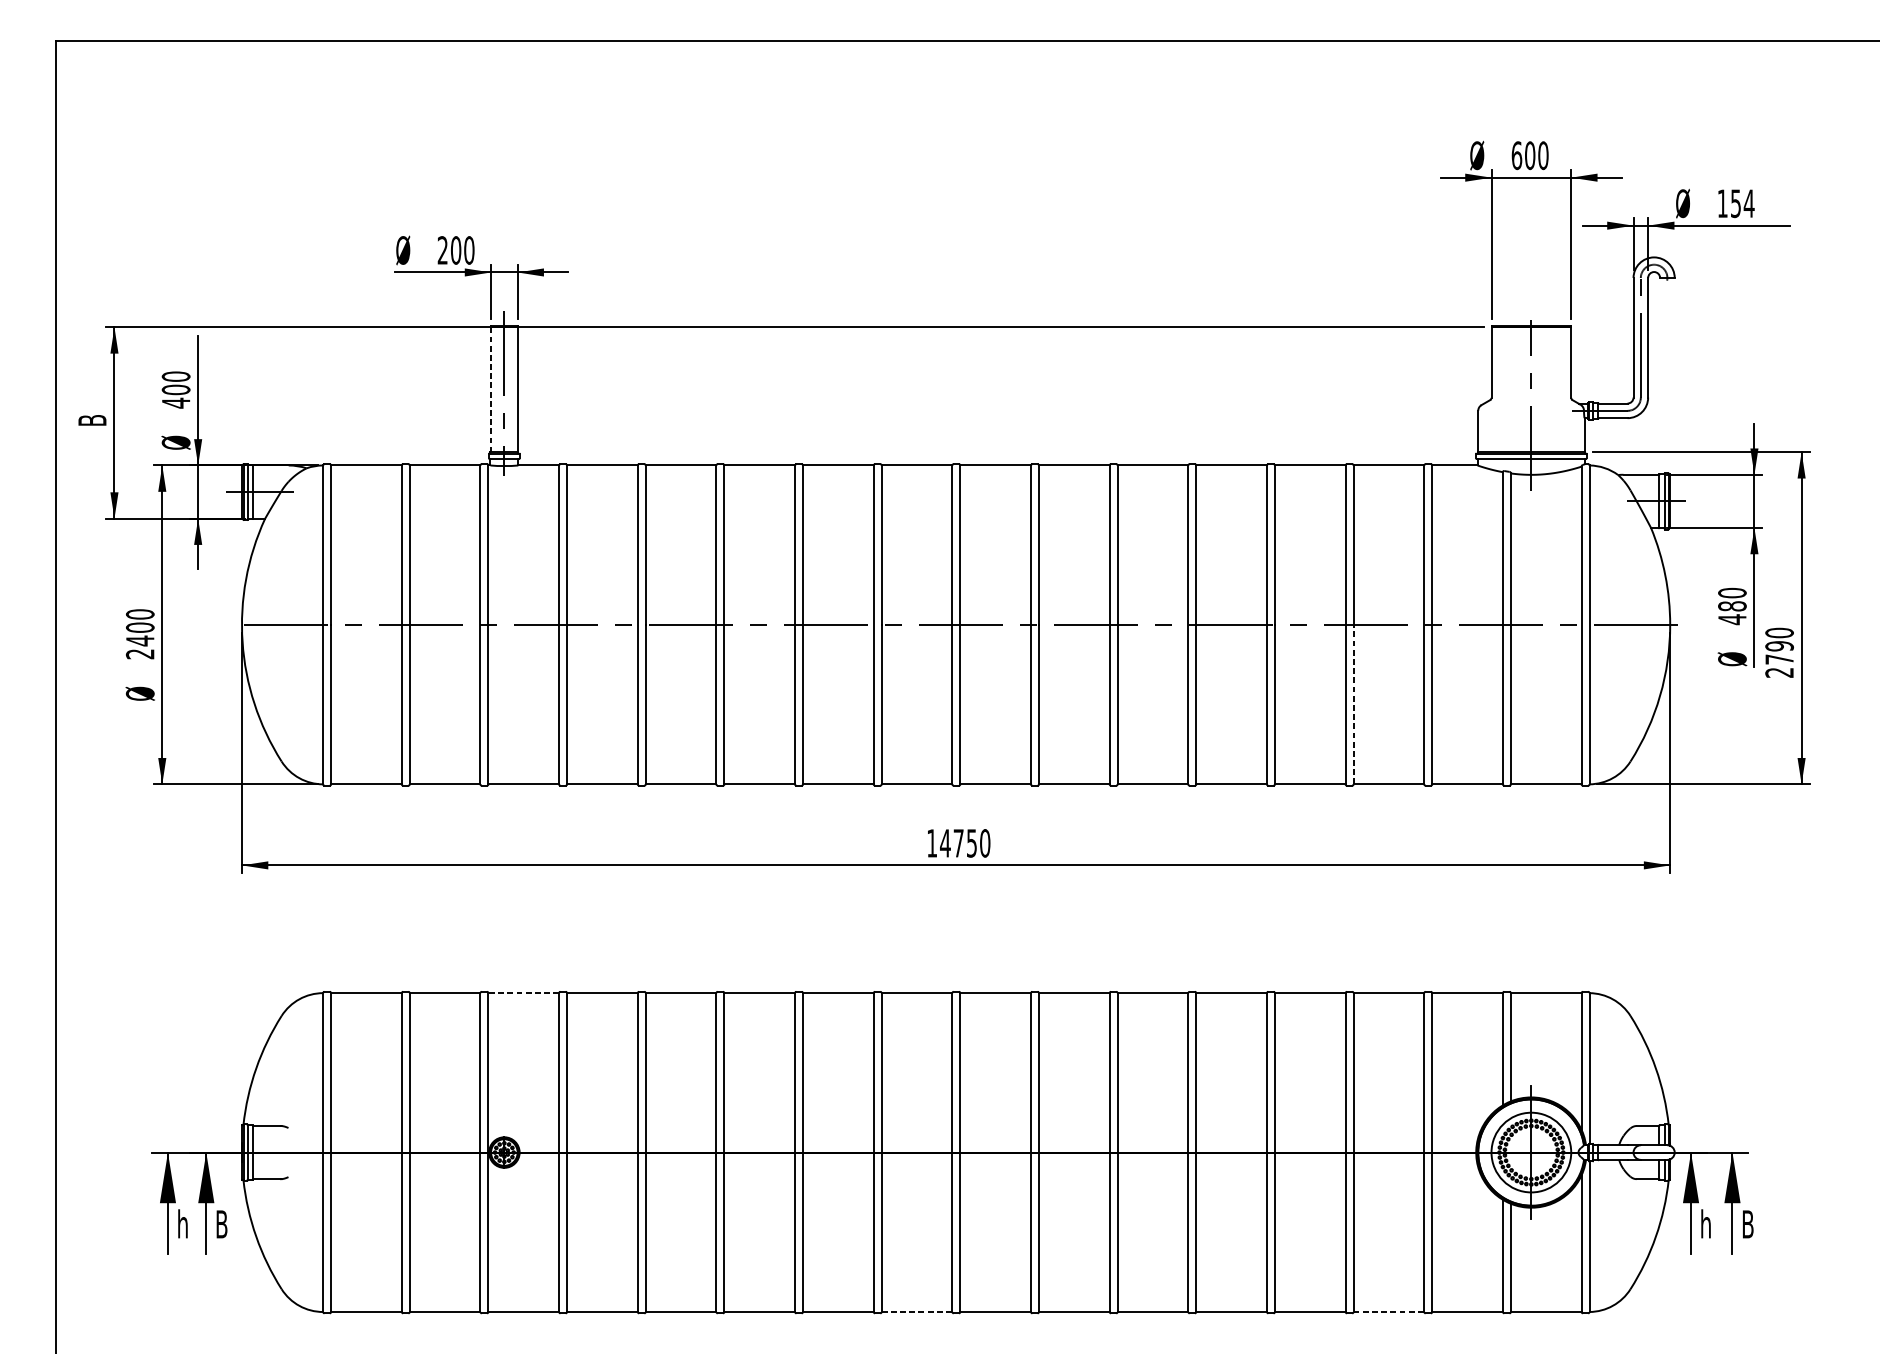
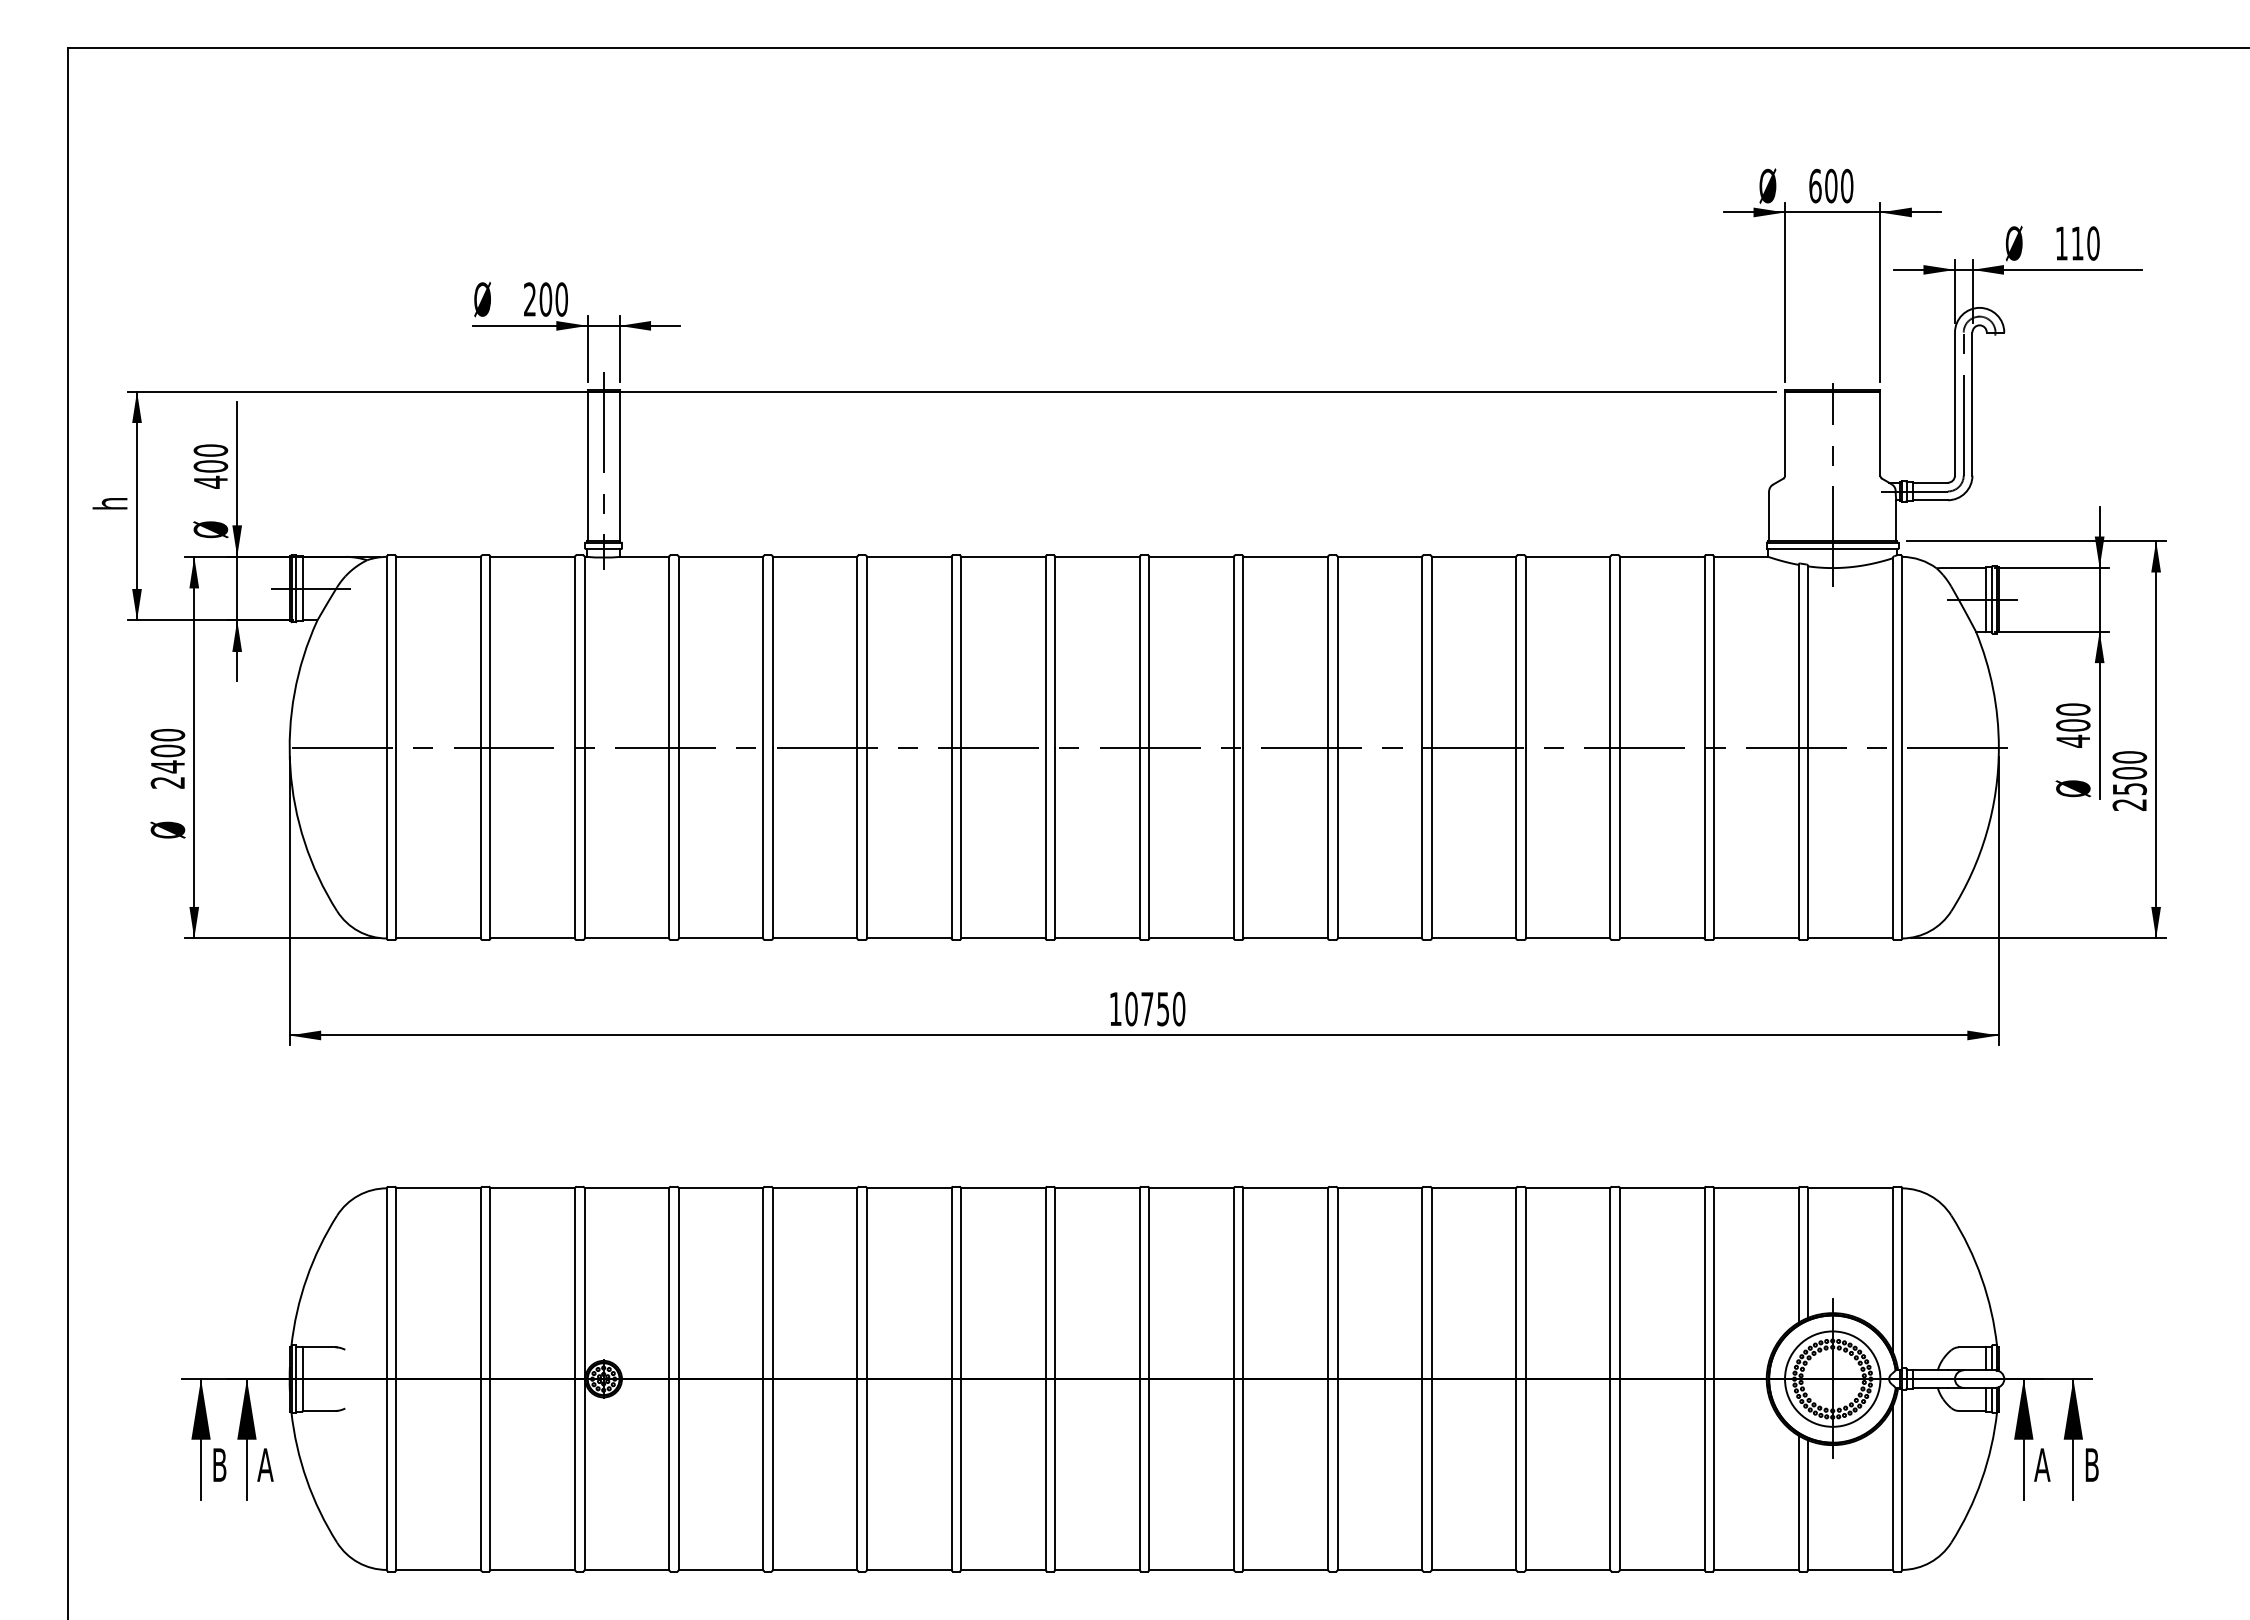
text: (1742, 203) -> (2085, 243), 154 -> 110
line: (490, 389) -> (587, 466), dashed -> solid
text: (91, 420) -> (109, 502), B -> h
text: (1732, 606) -> (2073, 725), 480 -> 400
text: (1779, 653) -> (2129, 781), 2790 -> 2500
line: (1353, 704) -> (1619, 842), dashed -> solid
text: (945, 842) -> (1131, 1008), 14750 -> 10750
line: (523, 993) -> (626, 1188), dashed -> solid
text: (183, 1223) -> (219, 1464), h -> B
text: (221, 1223) -> (265, 1464), B -> A
text: (1706, 1223) -> (2042, 1464), h -> A
line: (917, 1311) -> (1098, 1569), dashed -> solid
line: (1389, 1311) -> (1662, 1569), dashed -> solid

